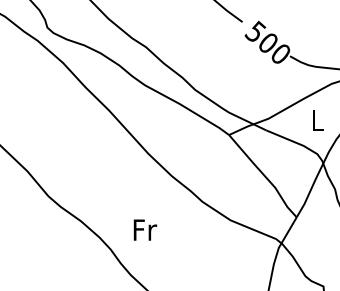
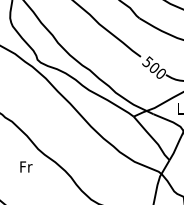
text: (145, 229) -> (26, 166), moved

